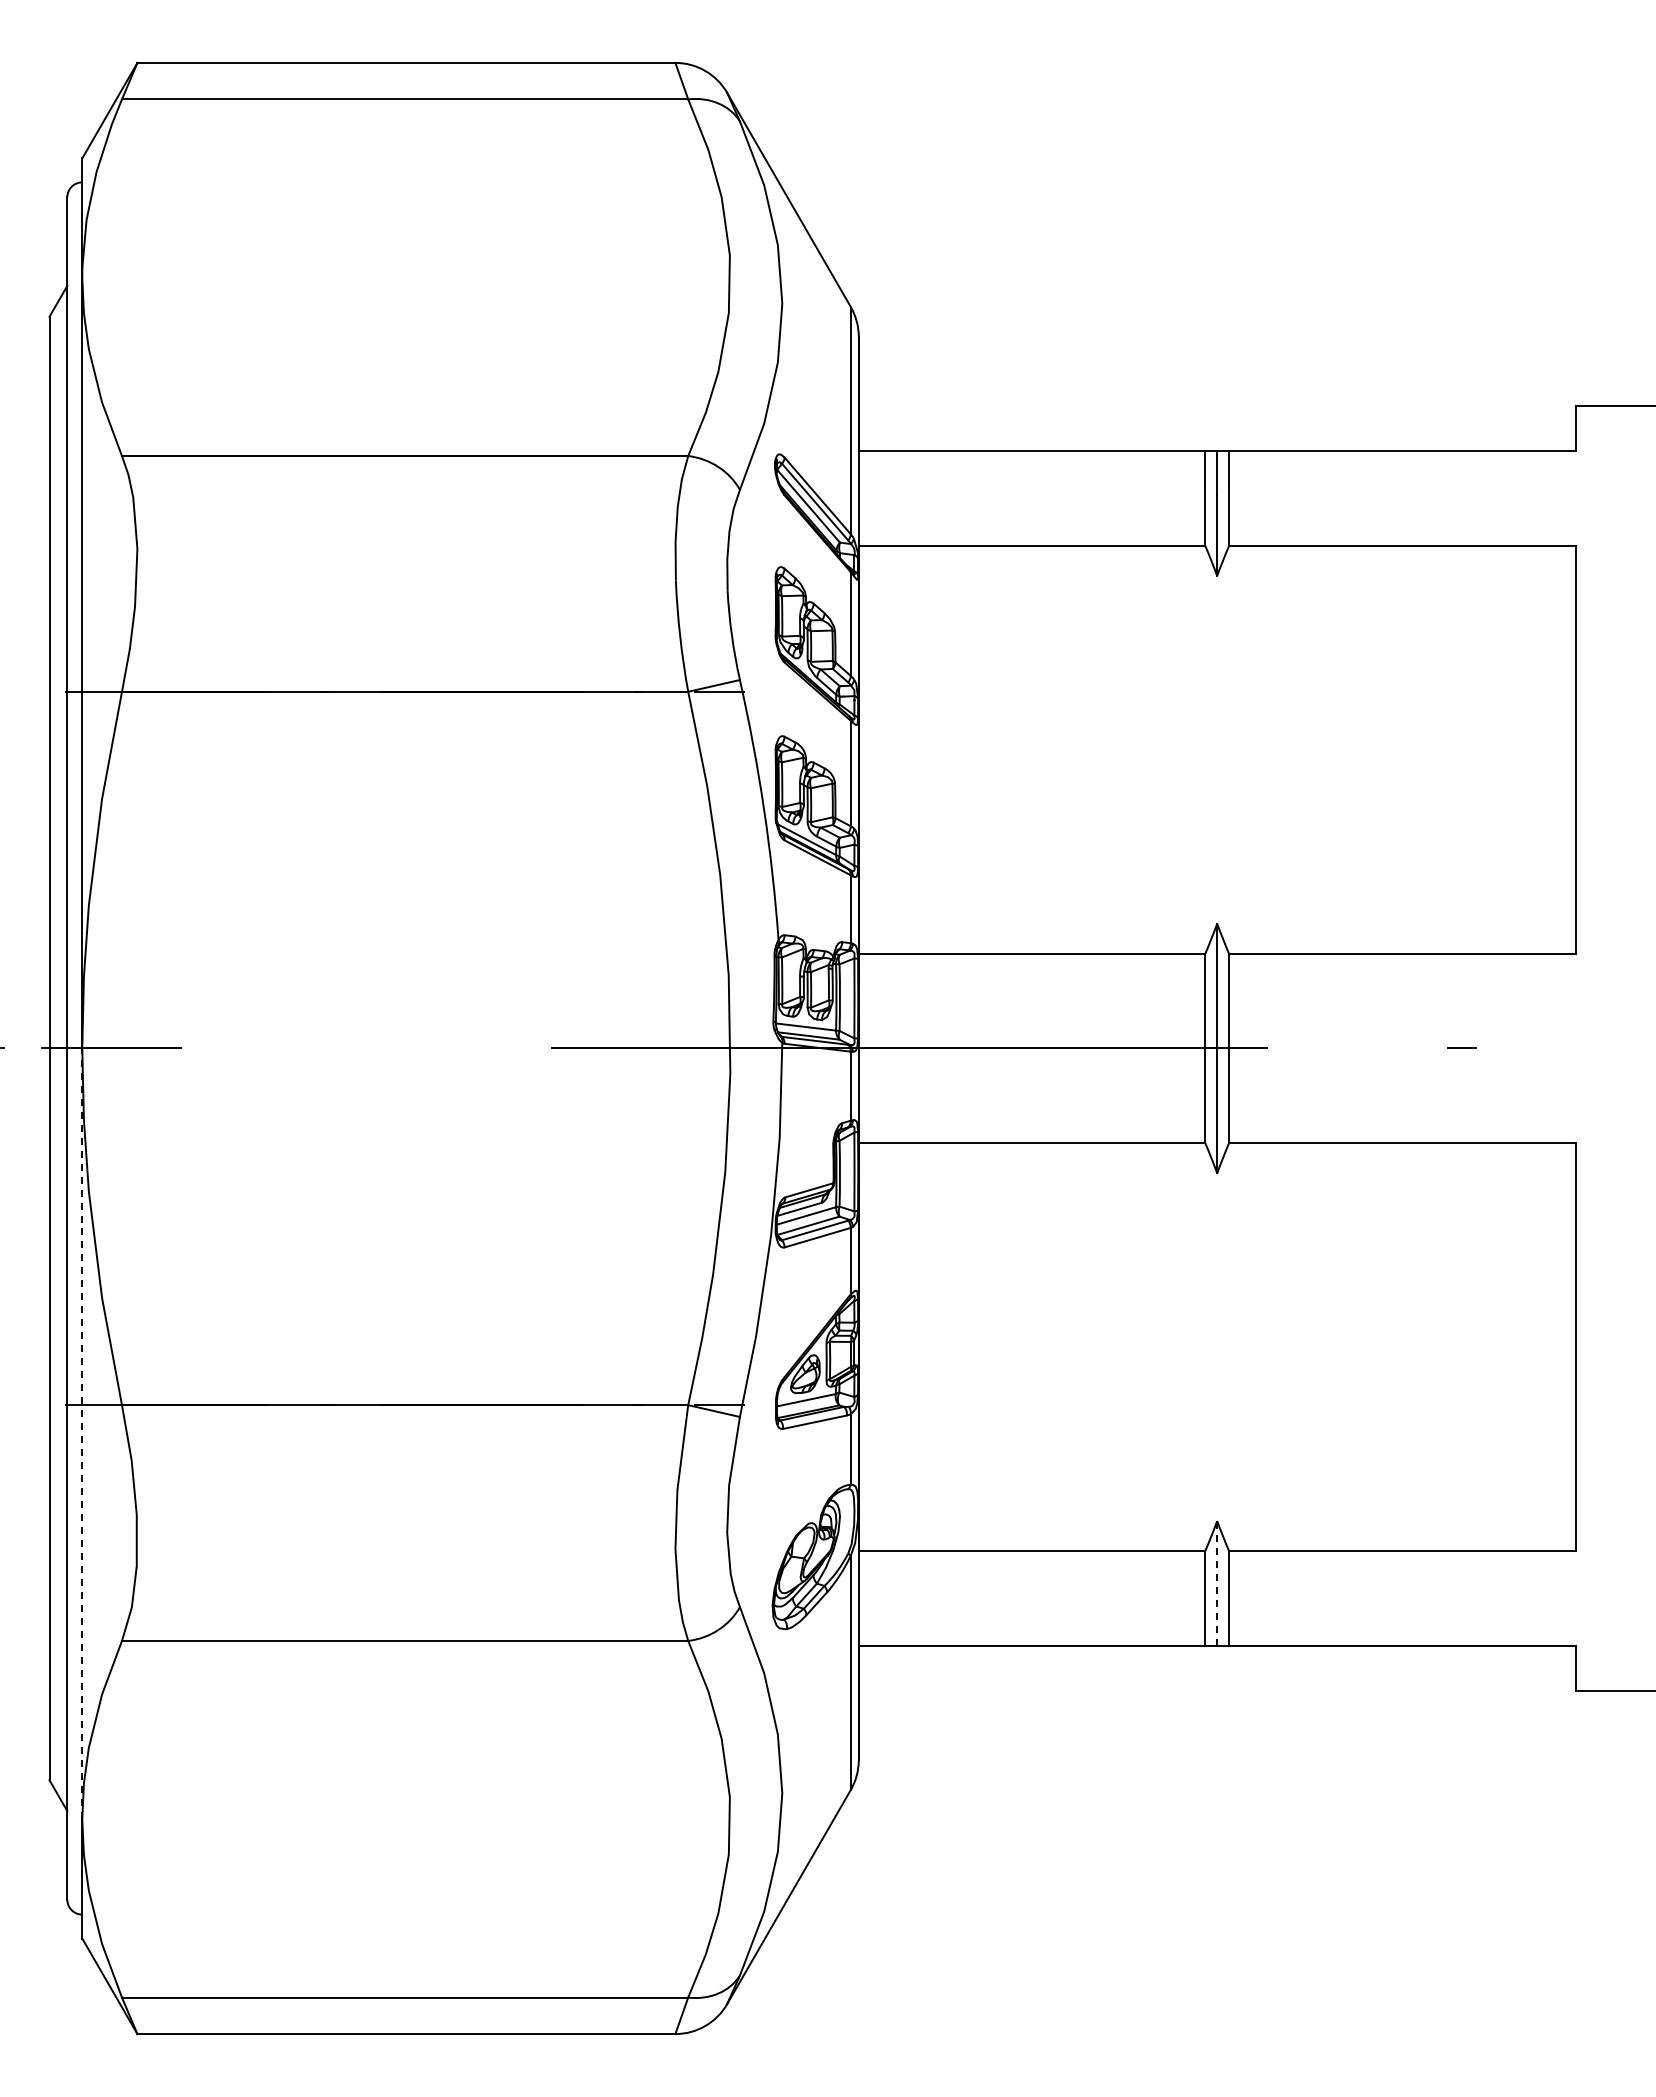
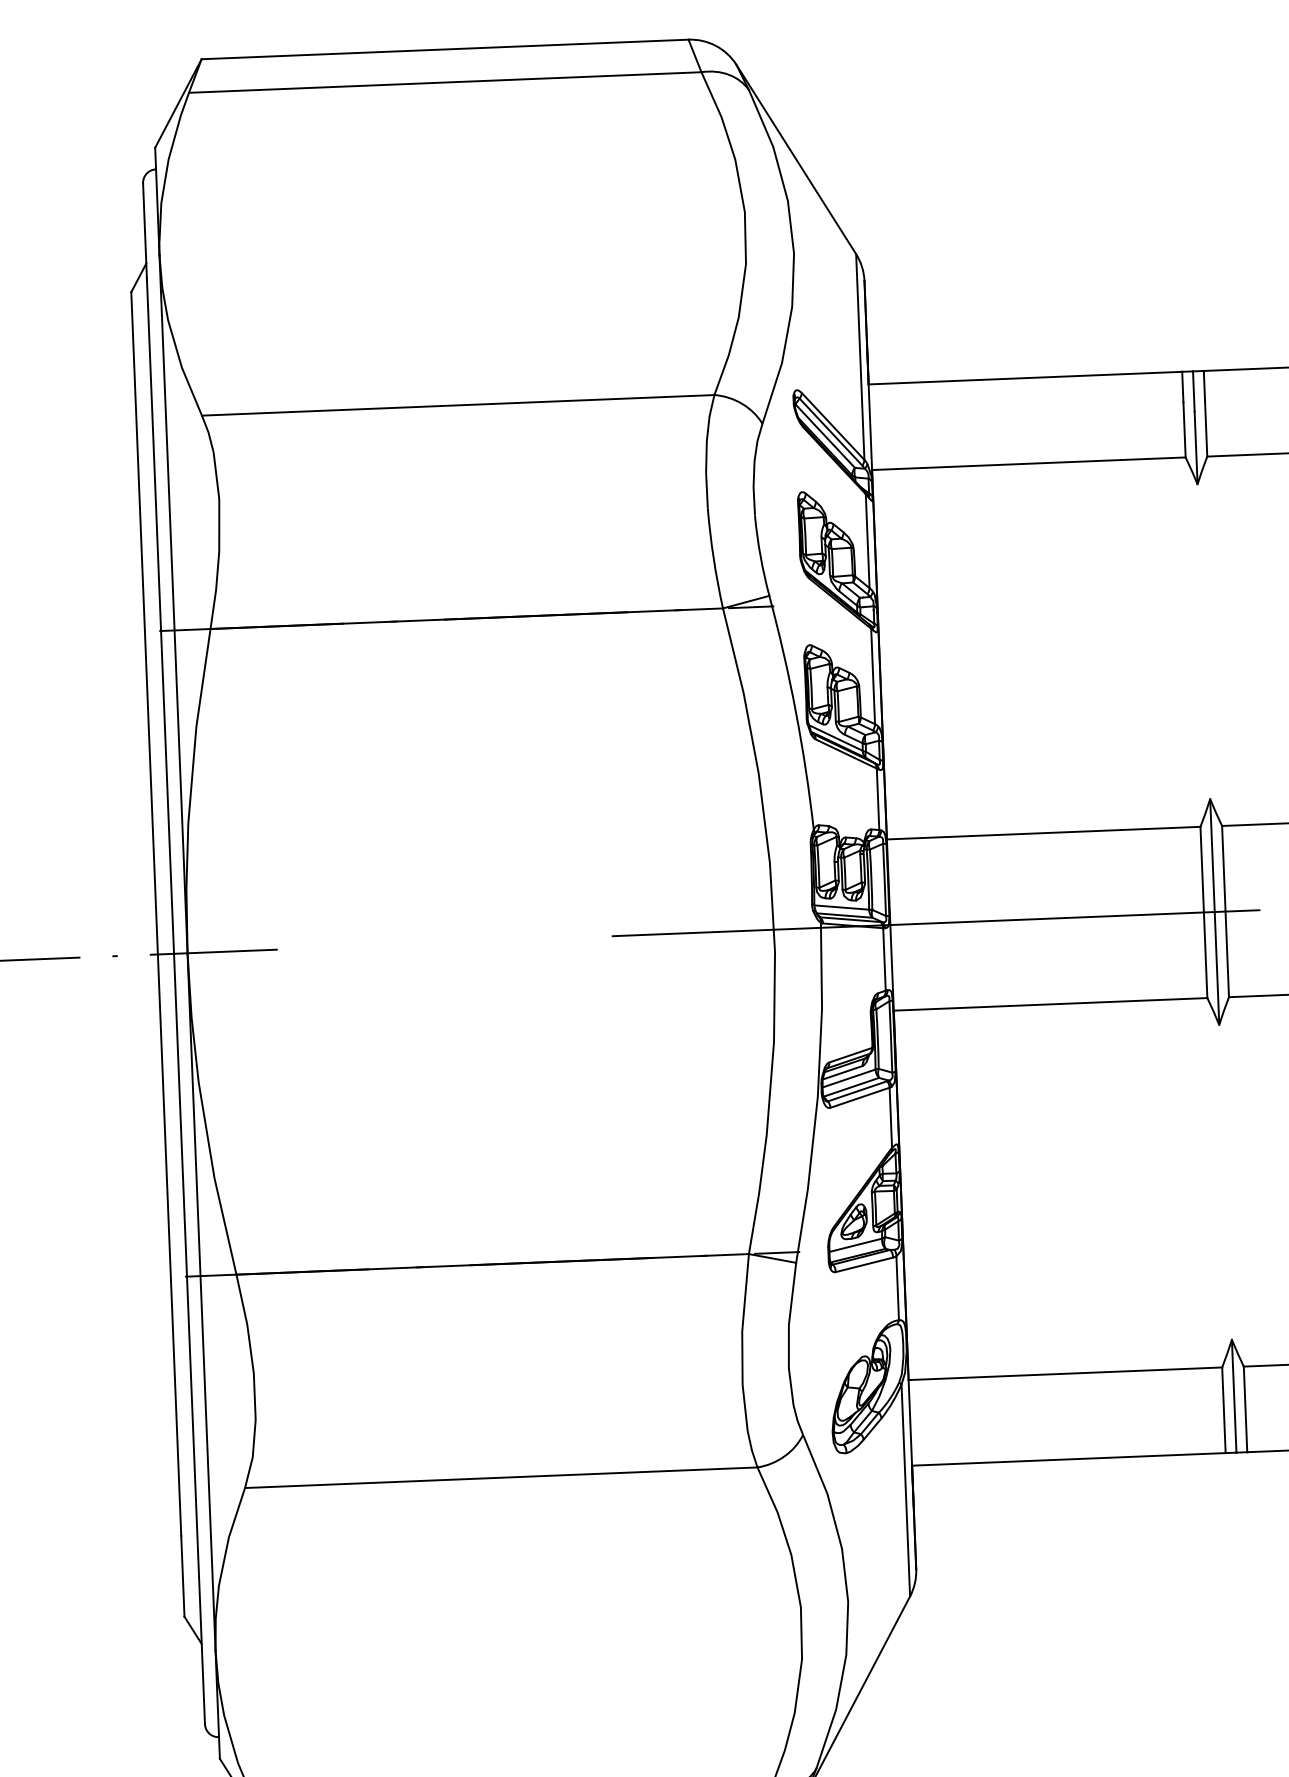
line: (82, 1433) -> (201, 1301), dashed -> solid
line: (1217, 1582) -> (1234, 1395), dashed -> solid

